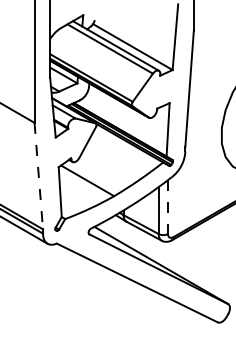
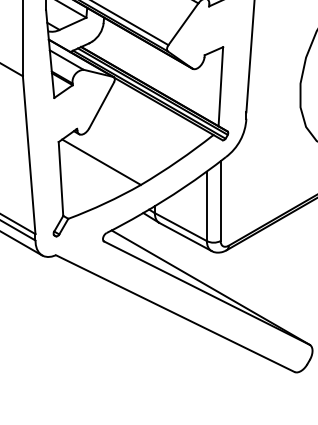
line: (38, 176) -> (28, 155), dashed -> solid
line: (168, 207) -> (221, 201), dashed -> solid

